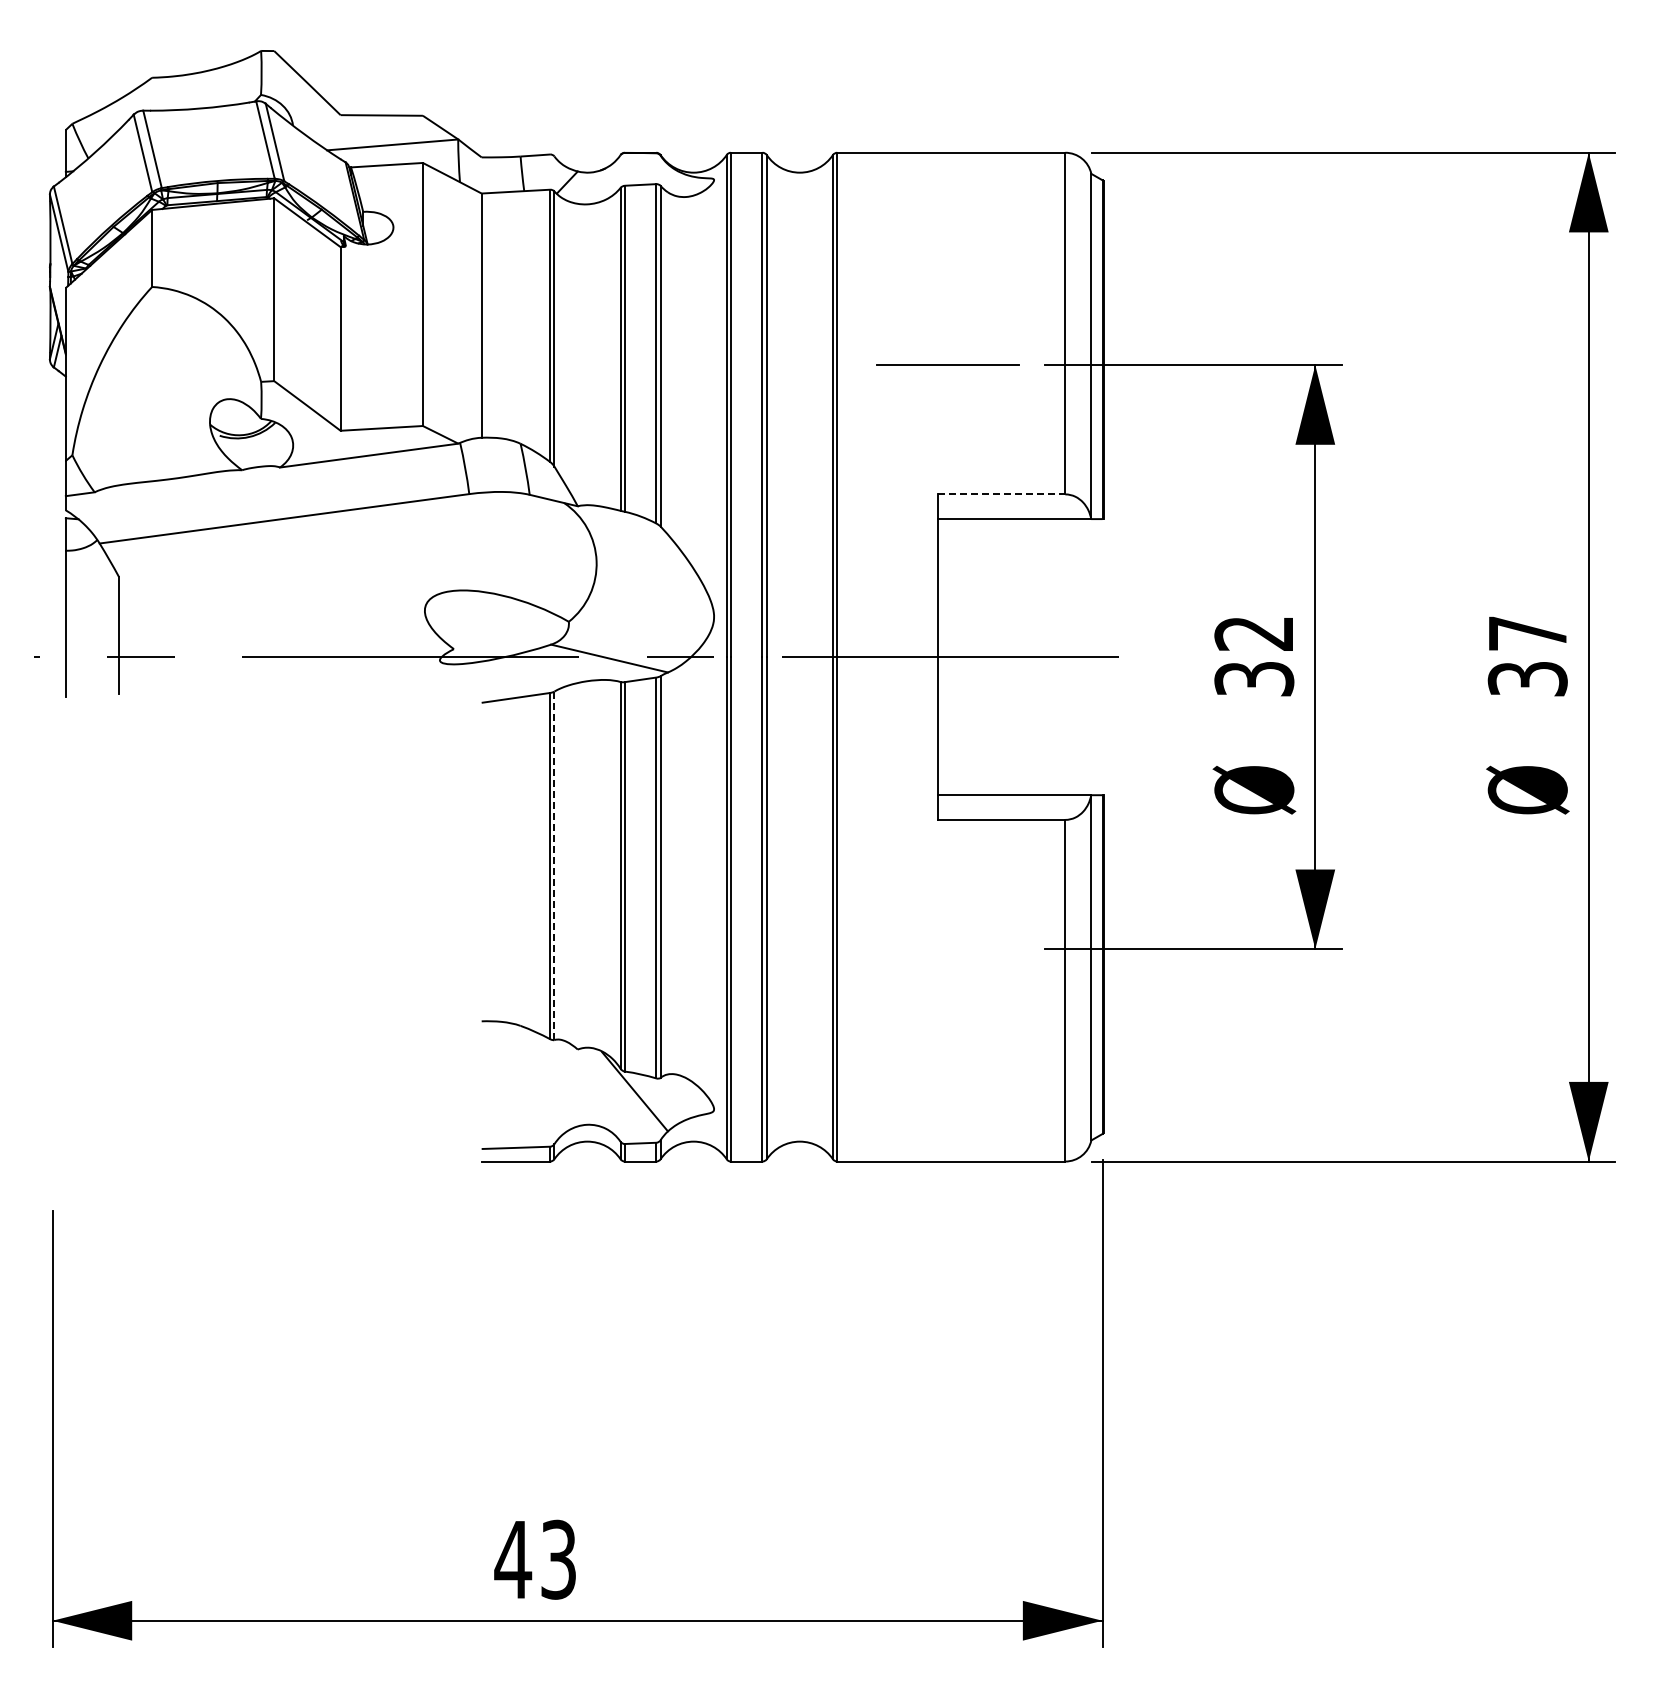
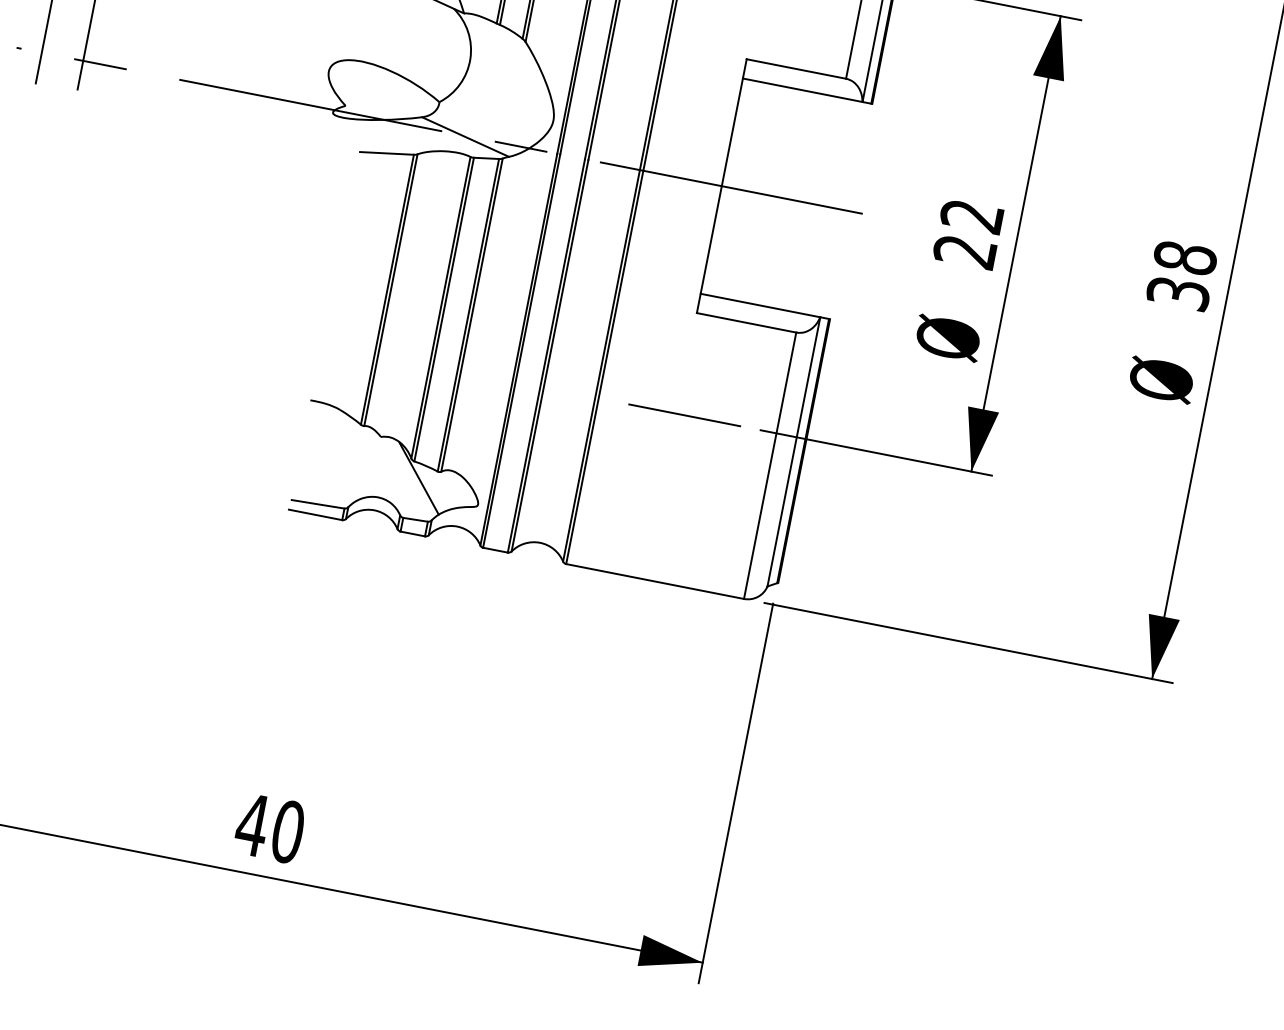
line: (1001, 494) -> (796, 69), dashed -> solid
text: (1527, 633) -> (1185, 257), 37 -> 38
text: (1254, 679) -> (965, 252), 32 -> 22
line: (554, 865) -> (390, 289), dashed -> solid
line: (947, 948) -> (684, 414), added
text: (558, 1559) -> (287, 831), 43 -> 40

